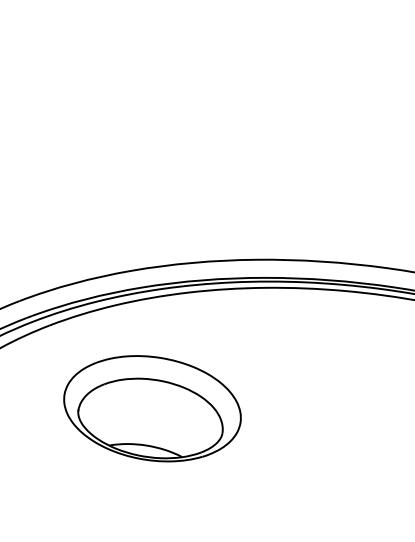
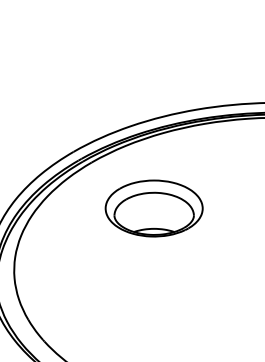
part: (151, 408) -> (153, 208), moved

